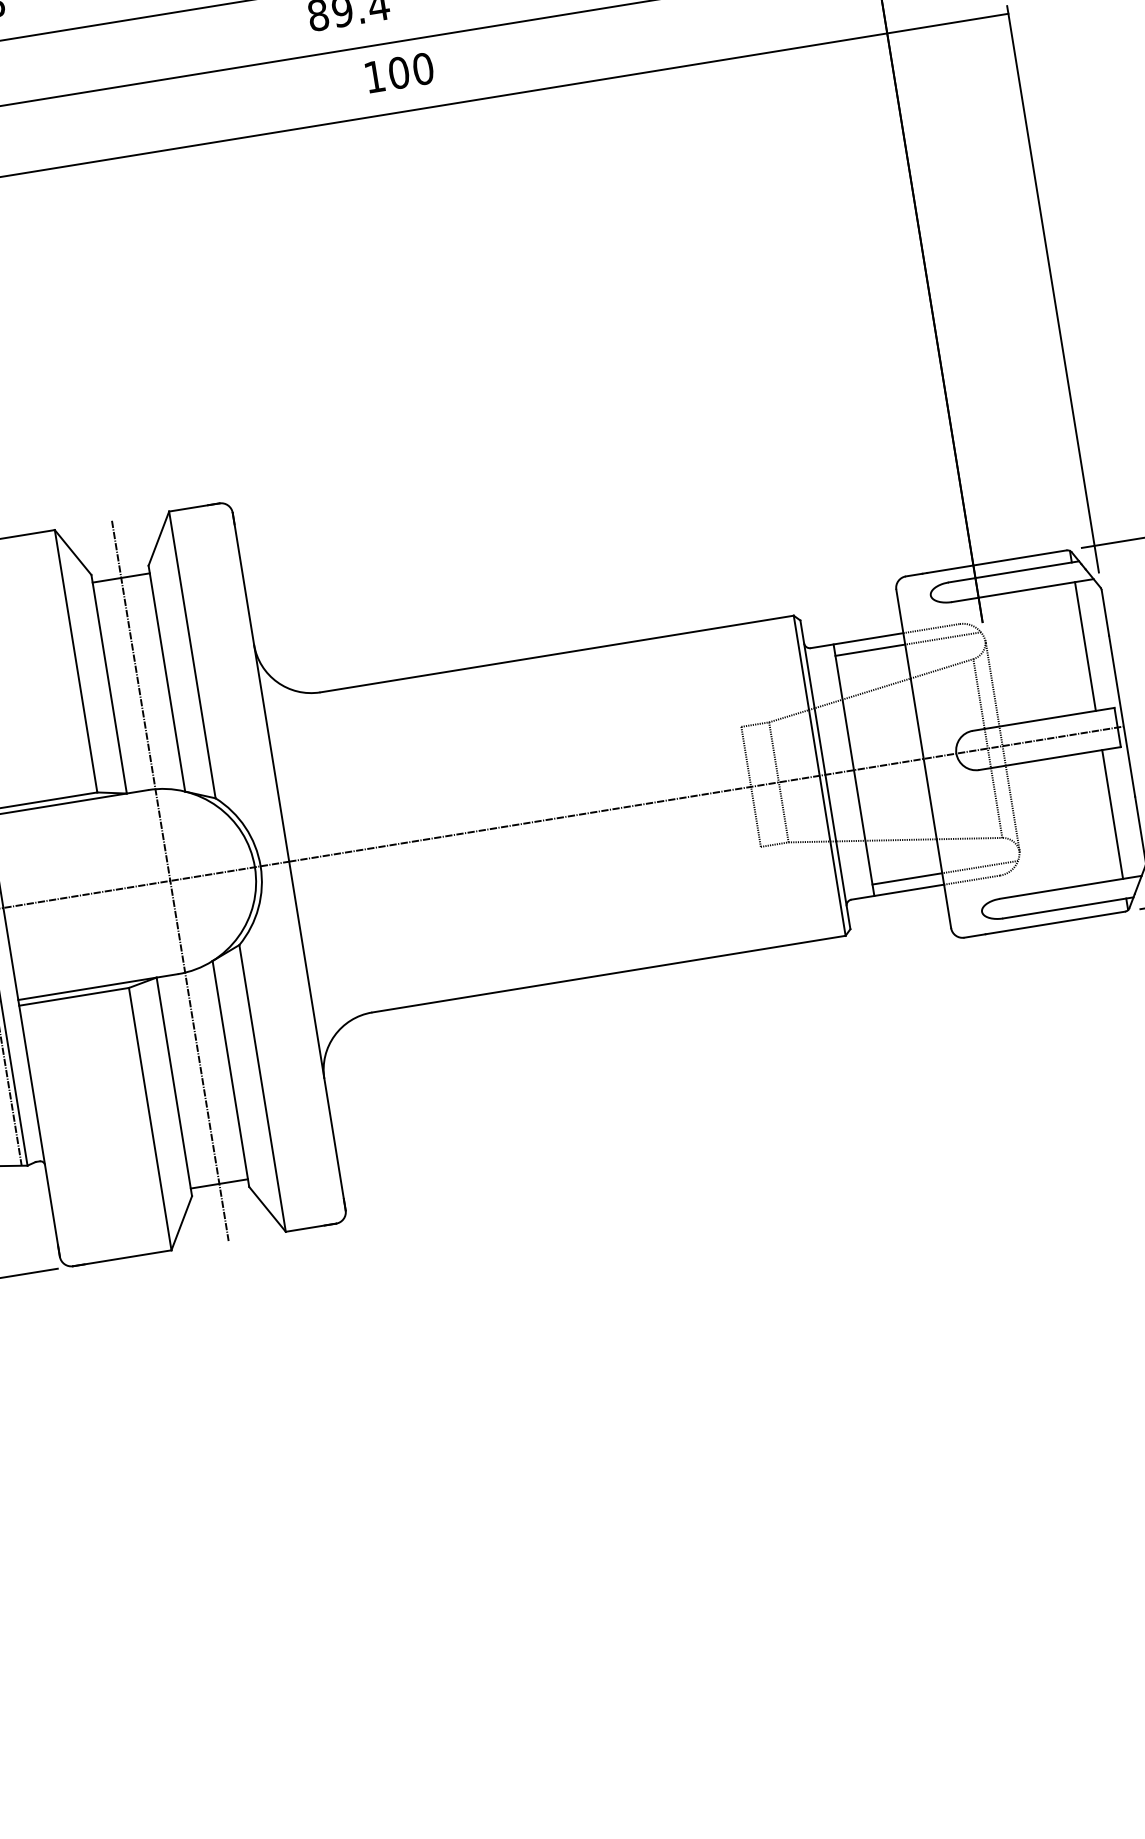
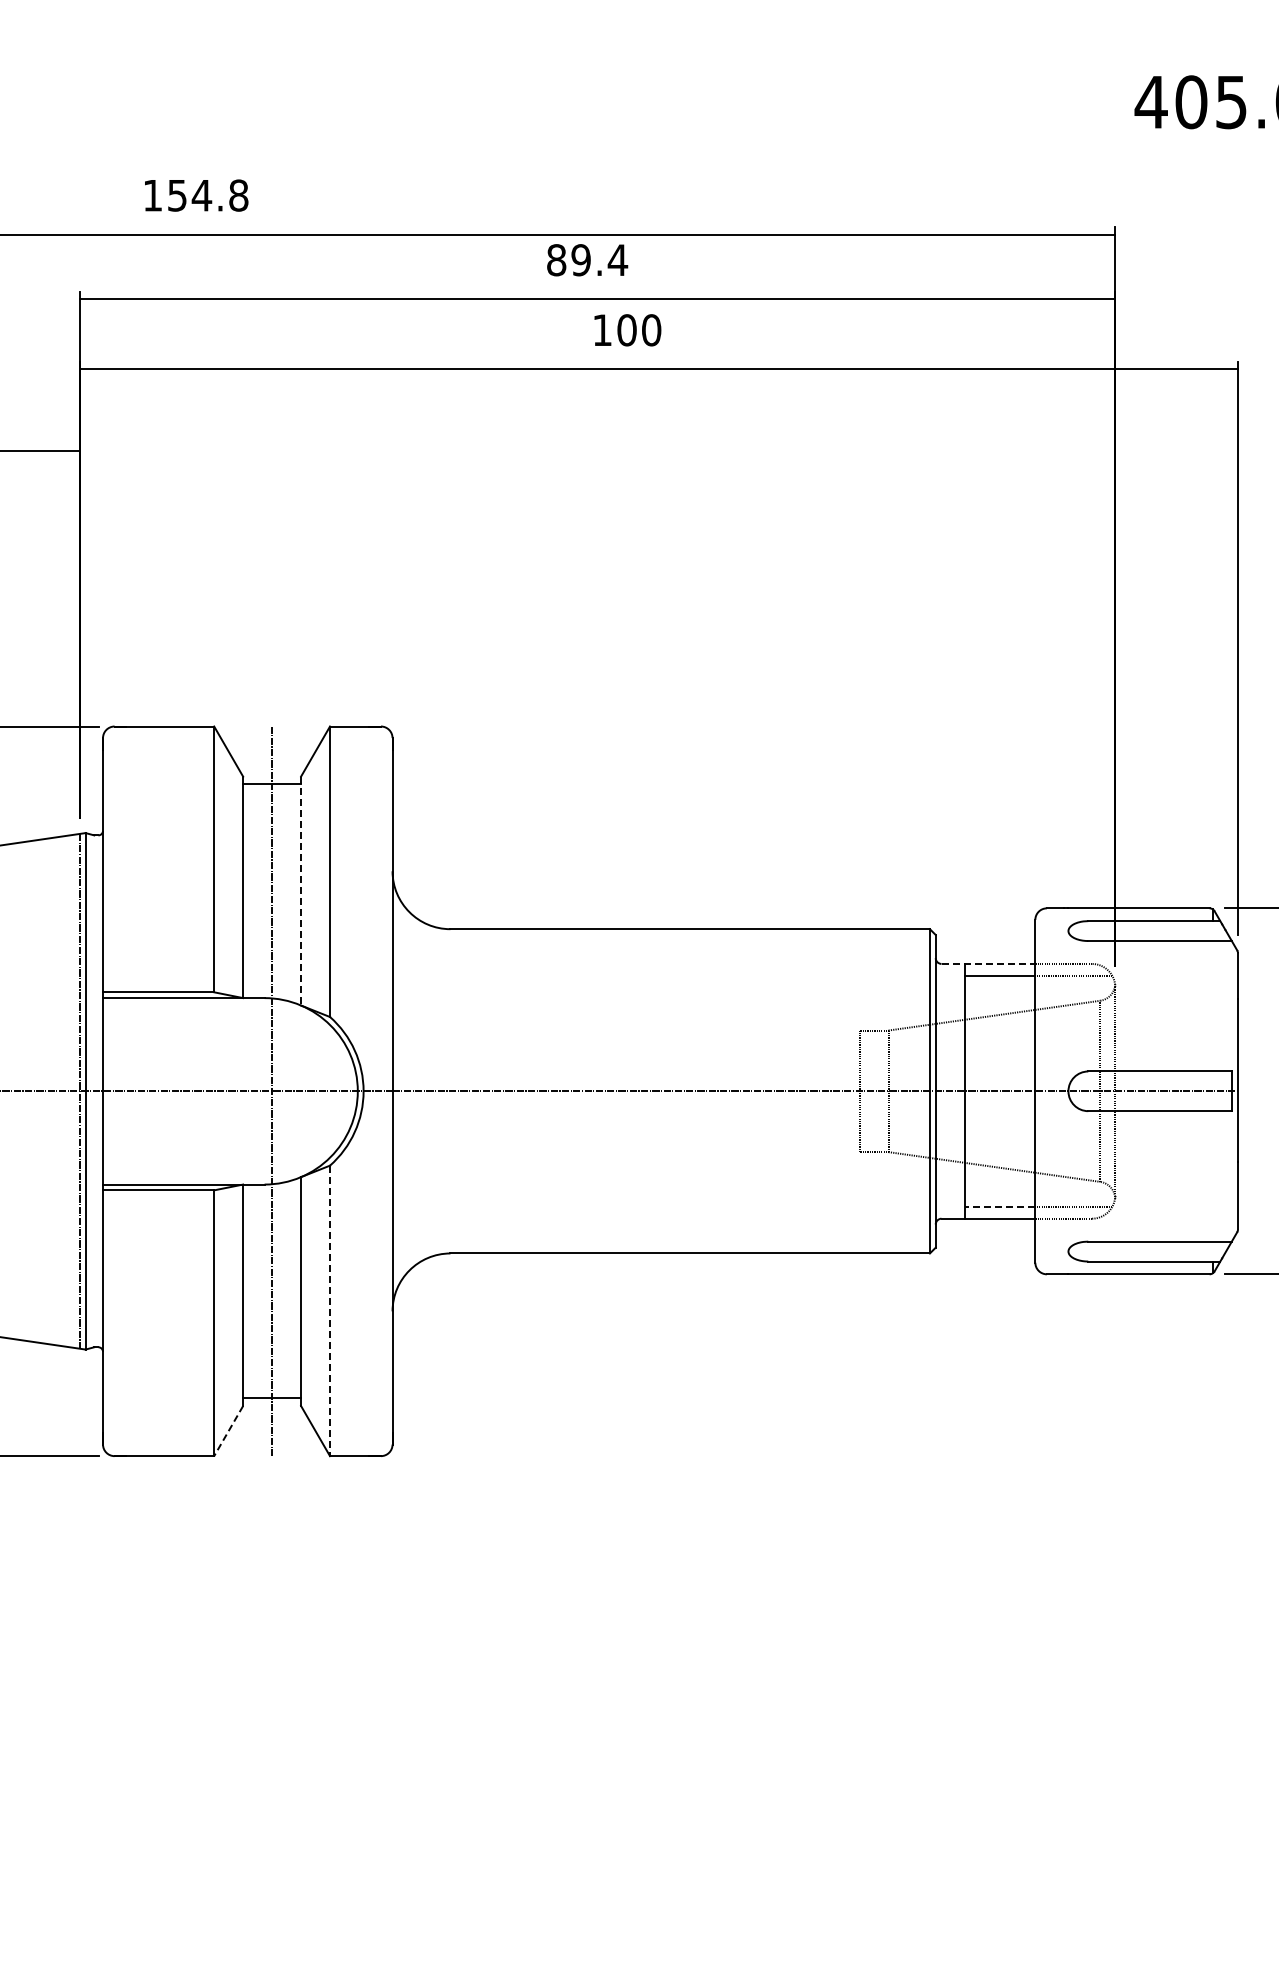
line: (857, 640) -> (988, 963), solid -> dashed
line: (1085, 646) -> (1212, 1006), removed
line: (167, 678) -> (301, 891), solid -> dashed
line: (1112, 814) -> (1212, 1176), removed
line: (906, 879) -> (999, 1207), solid -> dashed
line: (263, 1088) -> (330, 1311), solid -> dashed
line: (181, 1223) -> (228, 1431), solid -> dashed

